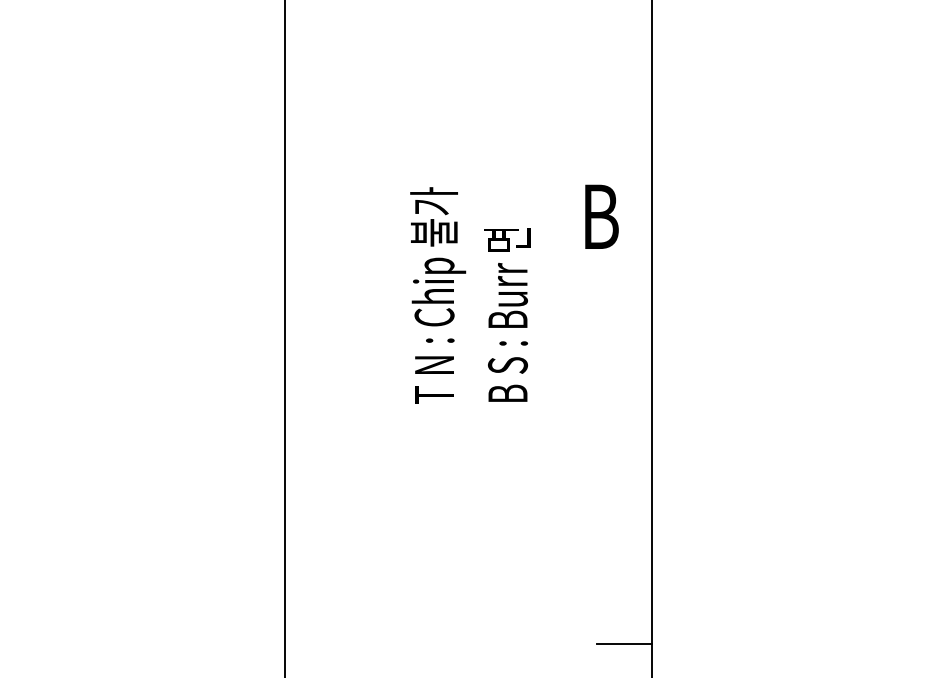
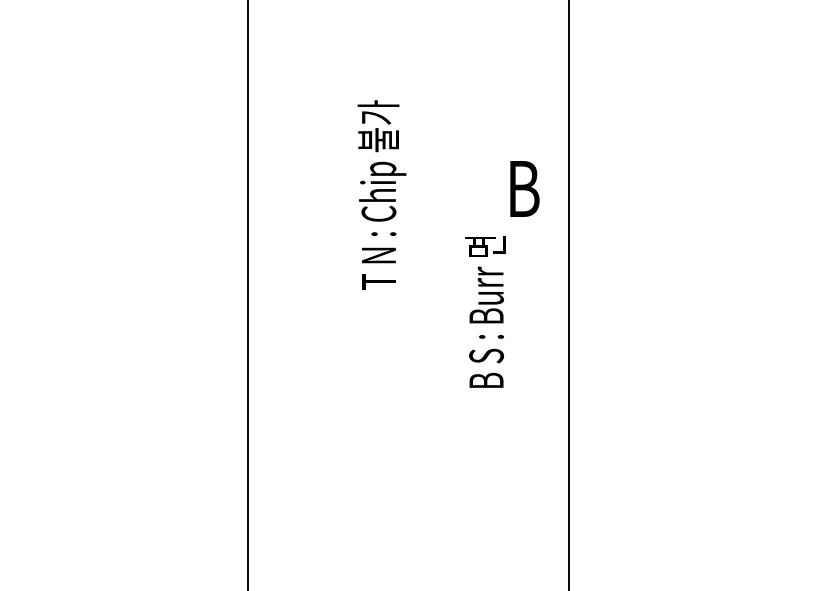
text: (438, 295) -> (382, 194), moved
text: (507, 314) -> (486, 311), moved
line: (624, 643) -> (544, 561), removed

